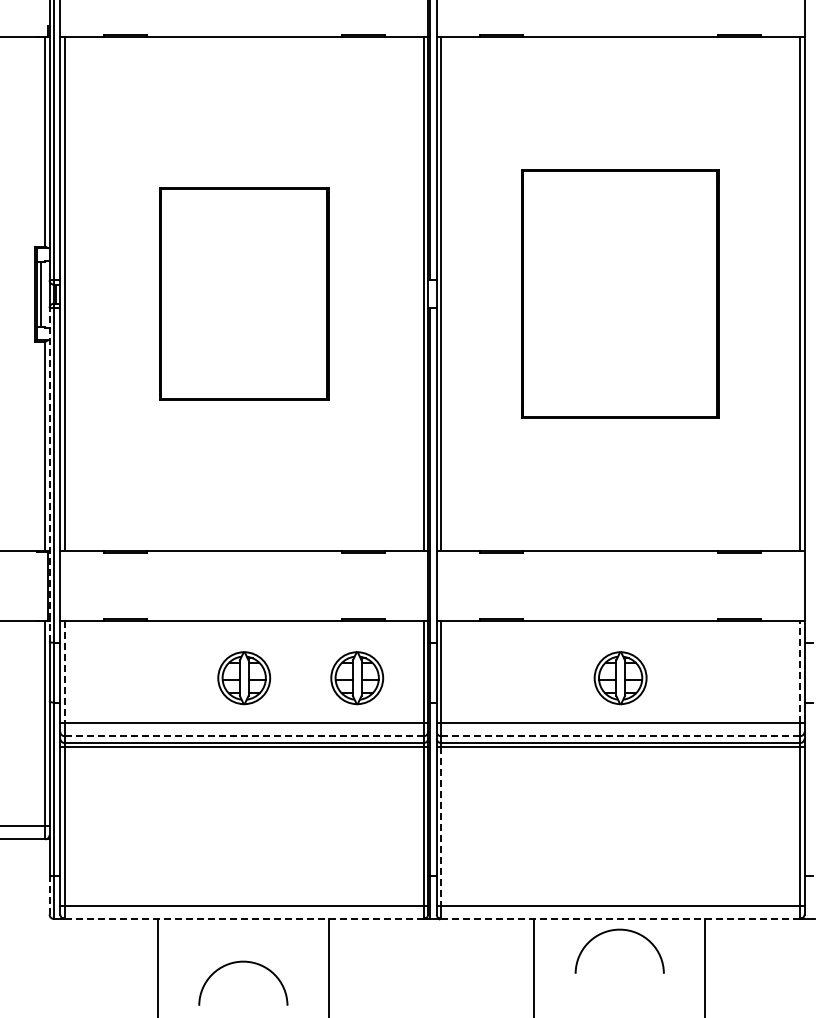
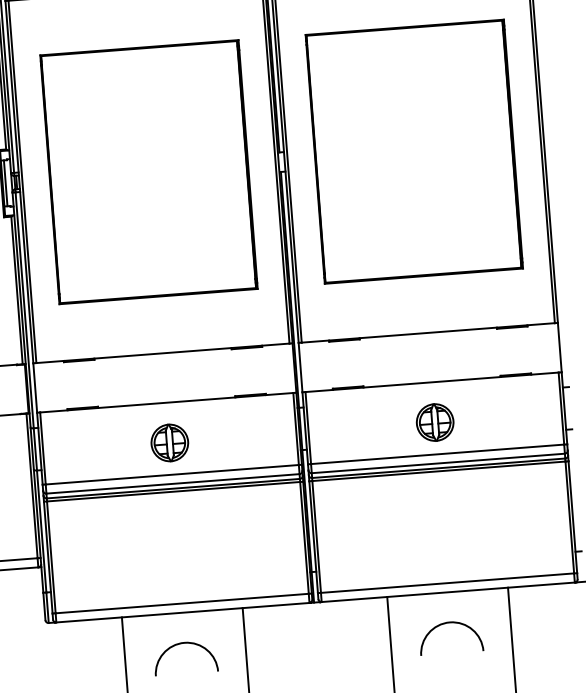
part: (244, 293) -> (149, 171), size x1.67
part: (620, 293) -> (414, 151), size x1.43
line: (49, 474) -> (21, 309), dashed -> solid
line: (800, 671) -> (561, 408), dashed -> solid
line: (64, 672) -> (42, 448), dashed -> solid
part: (357, 678) -> (249, 437), removed
line: (244, 736) -> (173, 484), dashed -> solid
line: (620, 736) -> (438, 463), dashed -> solid
line: (441, 827) -> (317, 537), dashed -> solid
line: (49, 894) -> (44, 606), dashed -> solid
line: (244, 918) -> (183, 612), dashed -> solid
line: (620, 918) -> (448, 591), dashed -> solid
arc: (619, 930) -> (449, 623), moved

